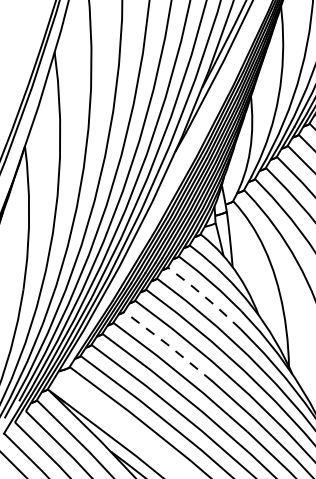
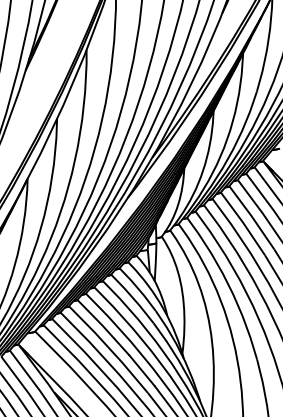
line: (205, 297) -> (133, 298), dashed -> solid
line: (168, 344) -> (103, 326), dashed -> solid

